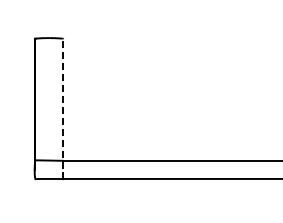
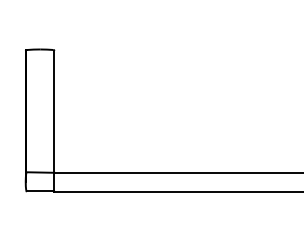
line: (63, 108) -> (54, 120), dashed -> solid

